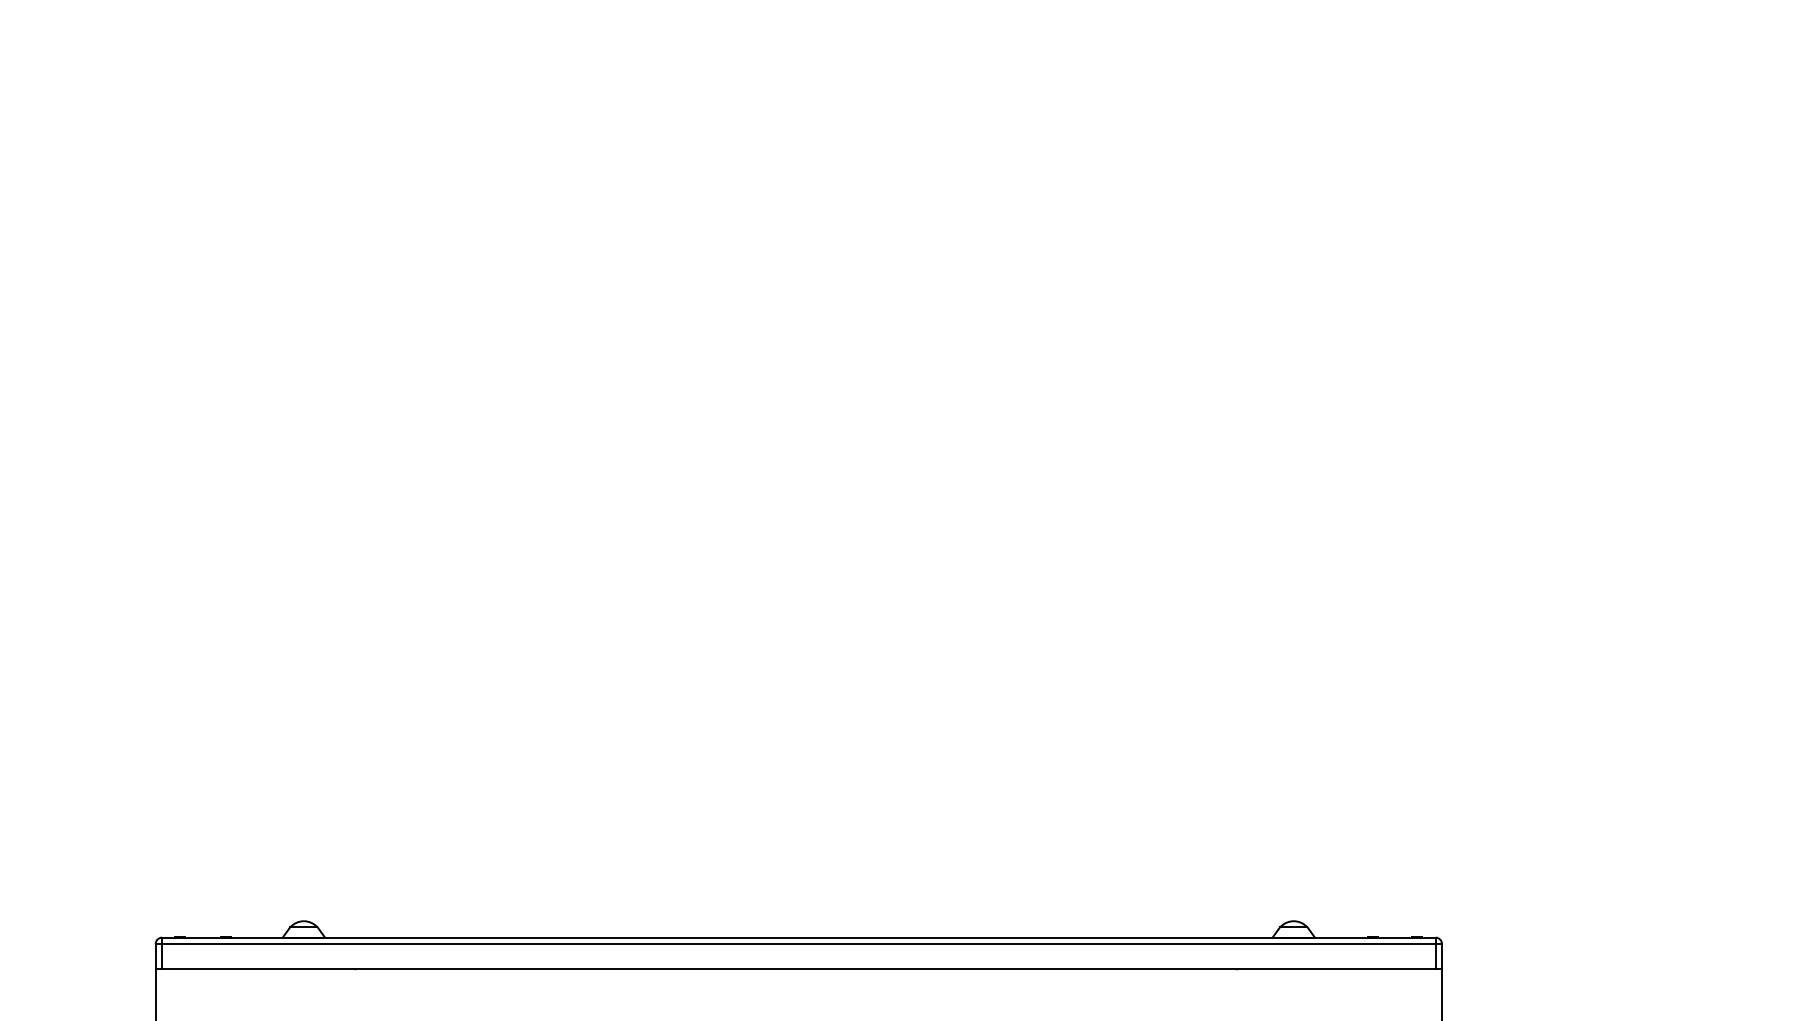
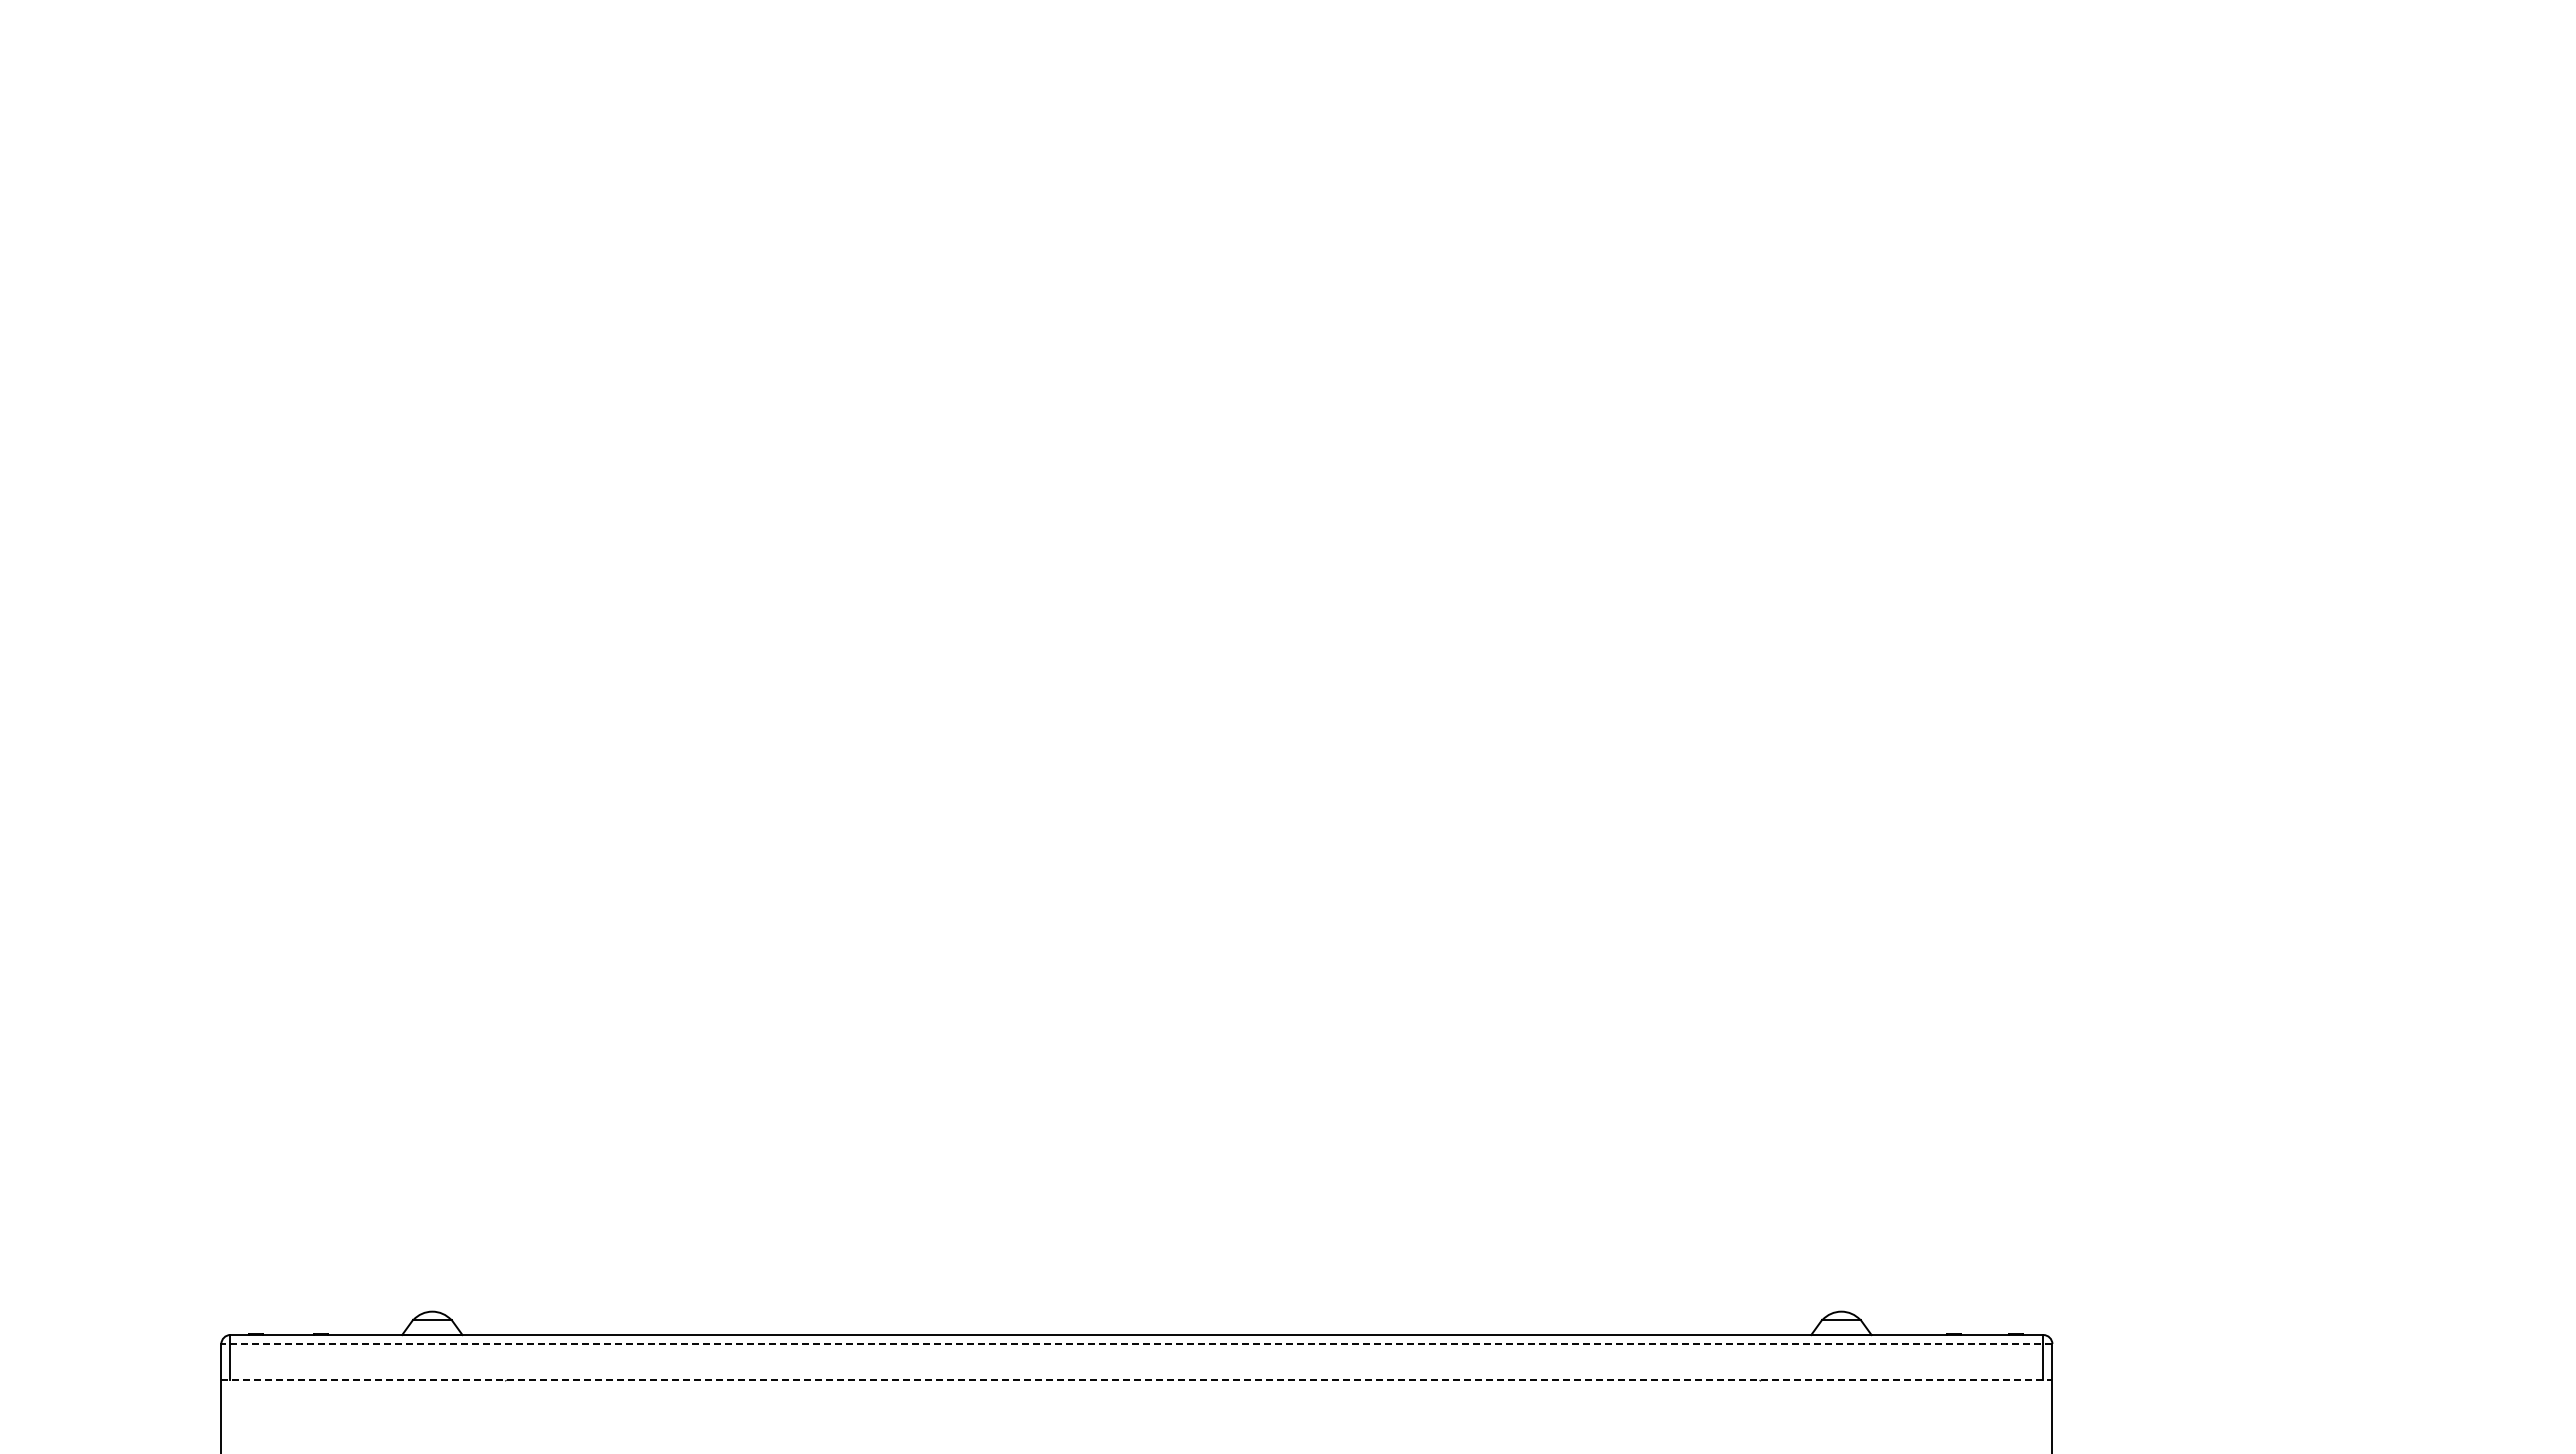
line: (798, 944) -> (1136, 1344), solid -> dashed
line: (798, 969) -> (1136, 1380), solid -> dashed

